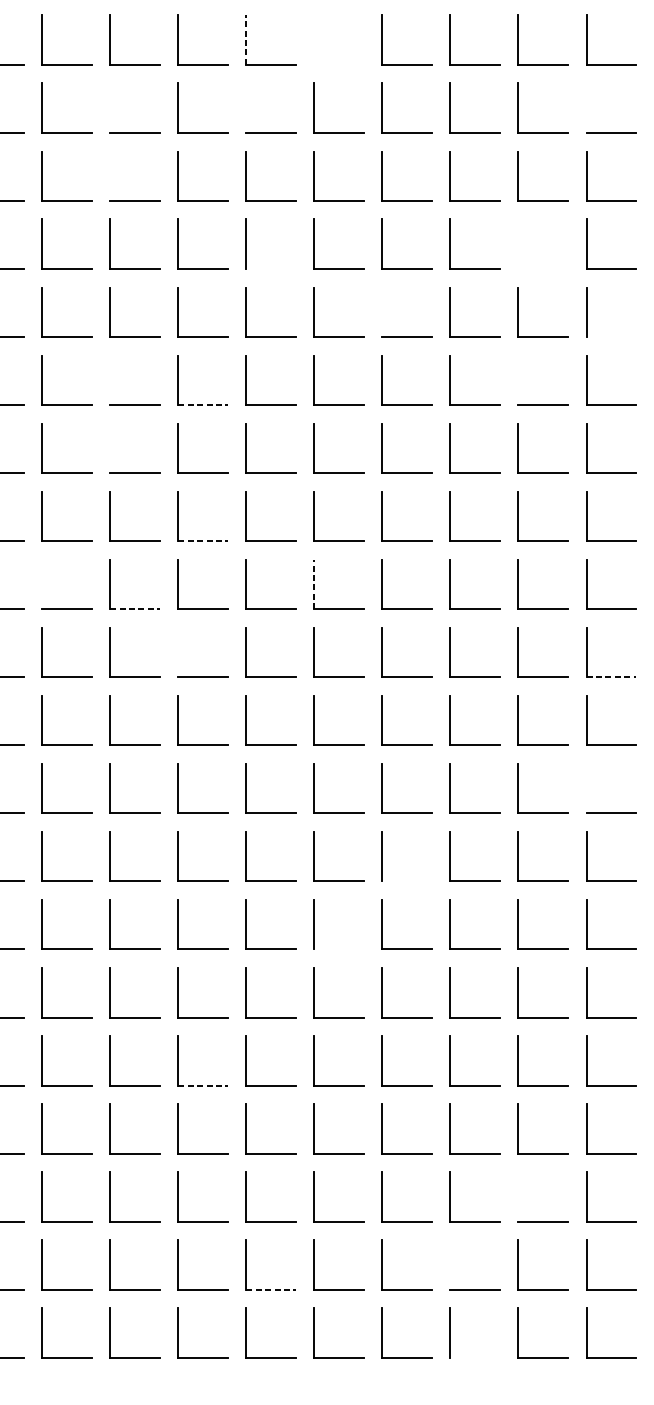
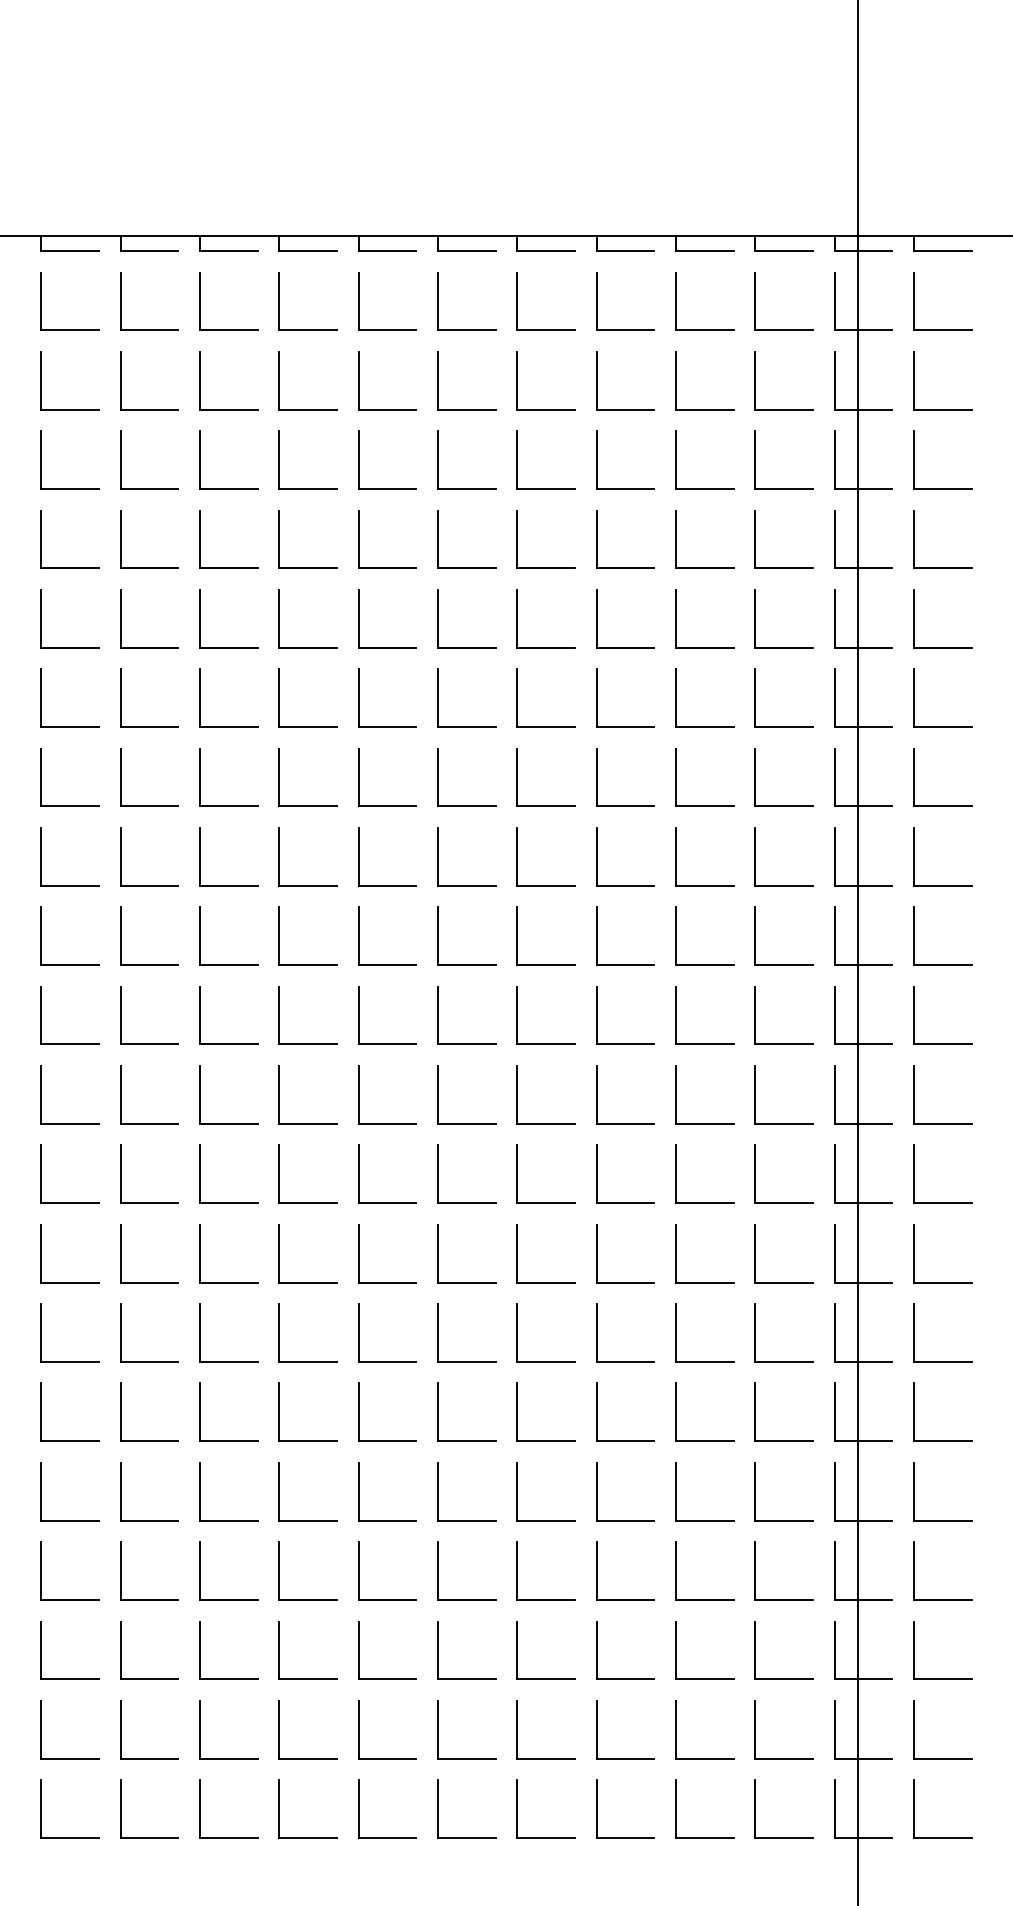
line: (246, 40) -> (358, 301), dashed -> solid
part: (314, 40) -> (438, 301), added
line: (109, 107) -> (199, 380), added
line: (246, 107) -> (358, 380), added
line: (586, 107) -> (755, 380), added
line: (109, 176) -> (199, 460), added
part: (518, 244) -> (676, 539), added
line: (271, 269) -> (387, 568), added
line: (382, 311) -> (517, 618), added
line: (611, 336) -> (784, 647), added
line: (109, 380) -> (199, 698), added
line: (518, 380) -> (676, 698), added
line: (203, 405) -> (308, 727), dashed -> solid
line: (109, 448) -> (199, 777), added
line: (203, 540) -> (308, 885), dashed -> solid
line: (42, 584) -> (120, 936), added
line: (313, 584) -> (437, 936), dashed -> solid
line: (134, 609) -> (228, 965), dashed -> solid
line: (178, 652) -> (279, 1015), added
line: (611, 677) -> (784, 1044), dashed -> solid
line: (586, 788) -> (755, 1174), added
line: (407, 881) -> (546, 1282), added
line: (338, 949) -> (466, 1361), added
line: (203, 1085) -> (308, 1520), dashed -> solid
line: (518, 1196) -> (676, 1650), added
line: (450, 1264) -> (596, 1729), added
line: (271, 1289) -> (387, 1758), dashed -> solid
line: (475, 1358) -> (625, 1838), added

